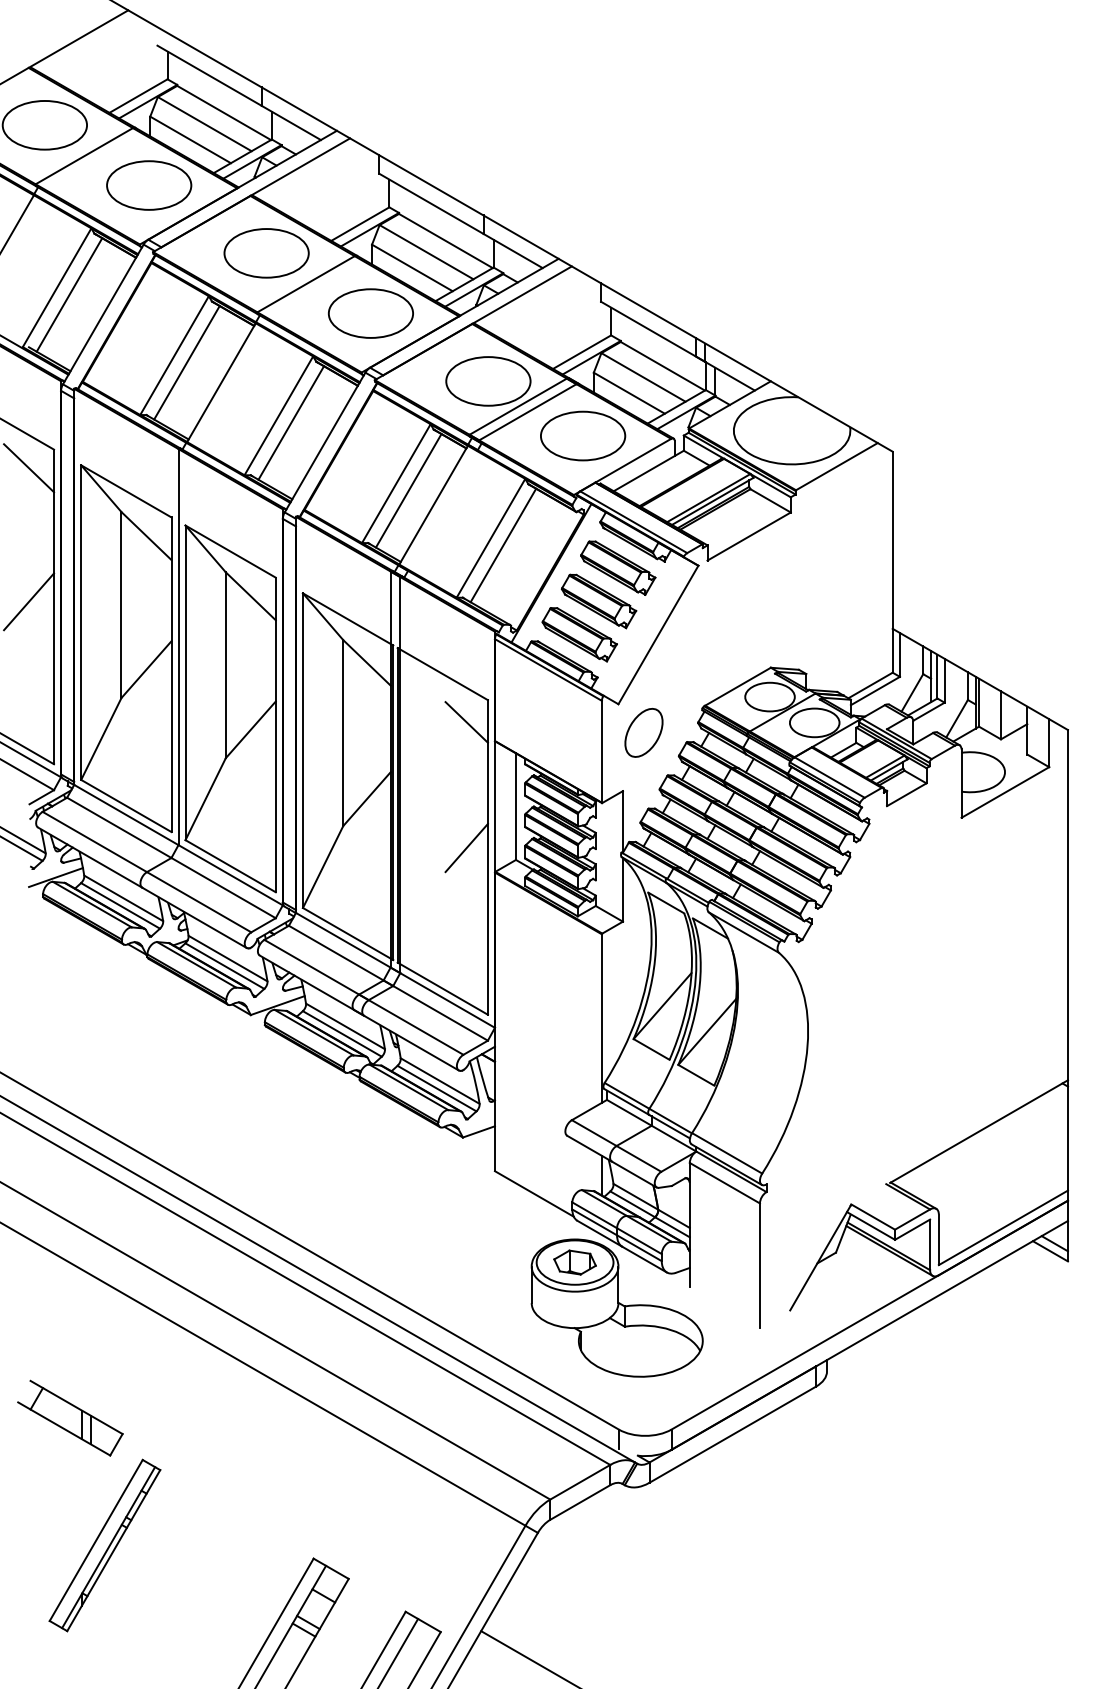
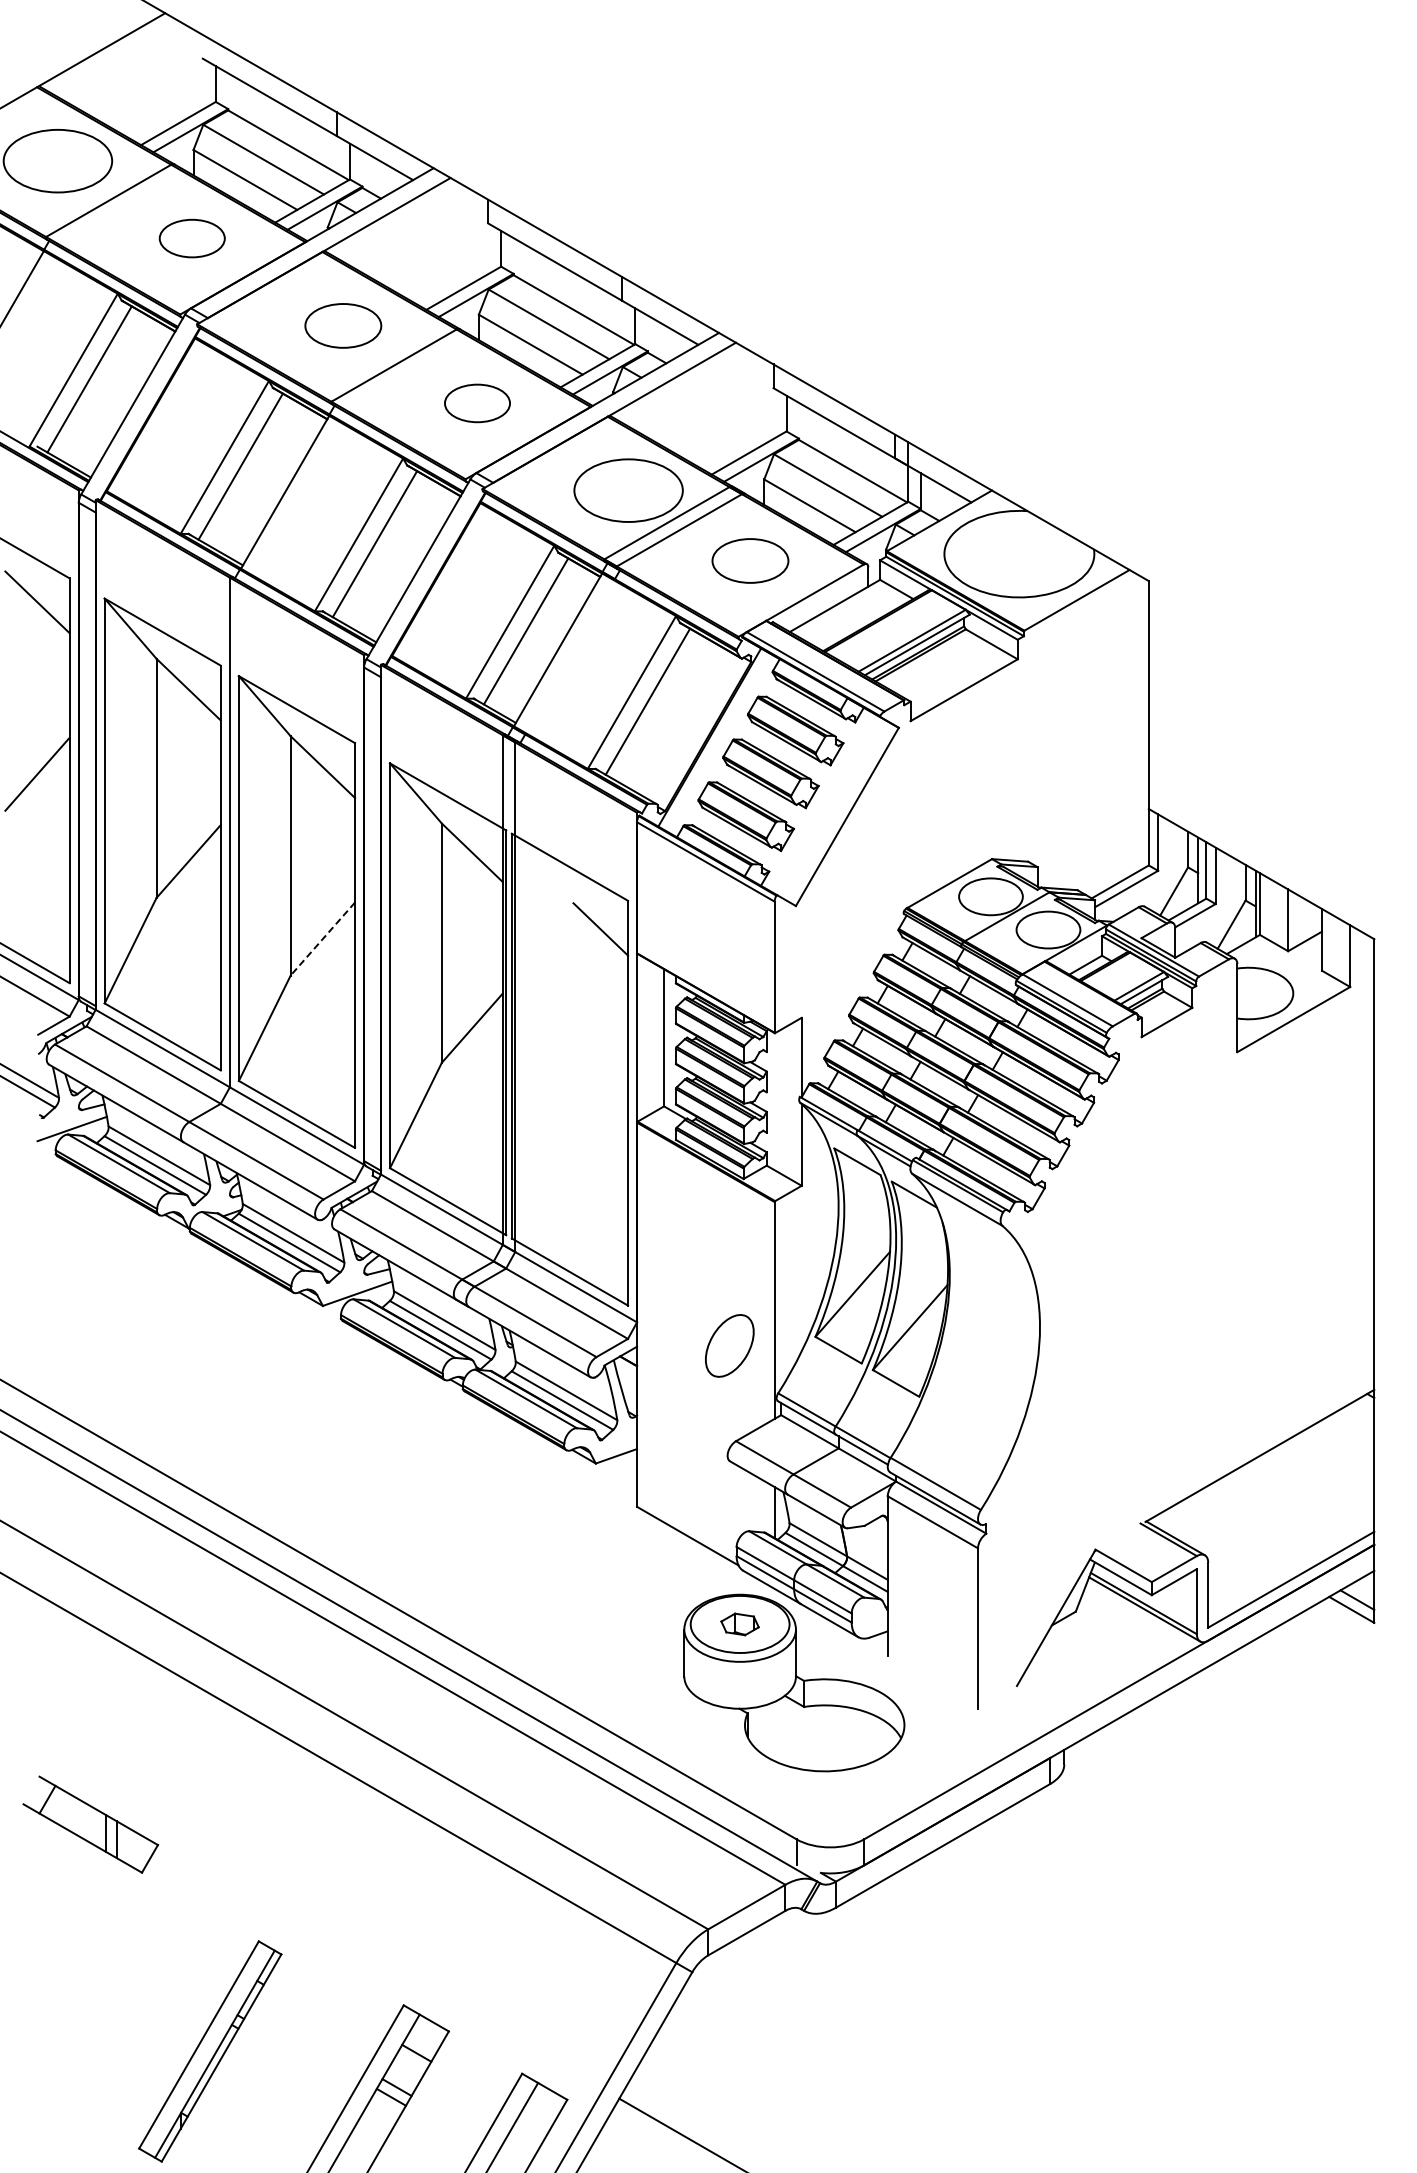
part: (149, 185) -> (192, 238), size x0.6
part: (266, 253) -> (343, 325), size x0.7
part: (370, 313) -> (477, 403), size x0.6
part: (583, 435) -> (750, 560), size x0.7
line: (250, 730) -> (322, 939), solid -> dashed
part: (643, 732) -> (729, 1345), moved
line: (466, 847) -> (600, 1090), removed
part: (574, 1262) -> (739, 1624), size x0.7
part: (105, 1545) -> (210, 2051), moved

